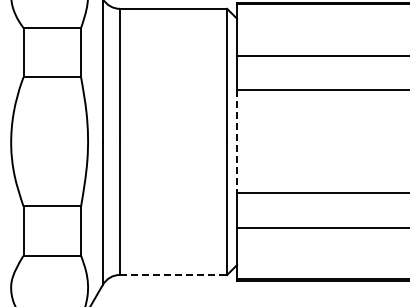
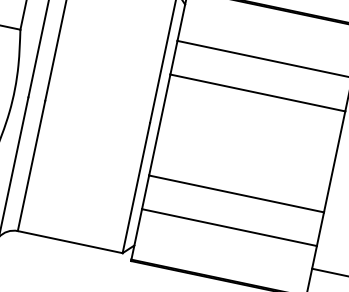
line: (237, 141) -> (160, 124), dashed -> solid
line: (173, 274) -> (70, 241), dashed -> solid

